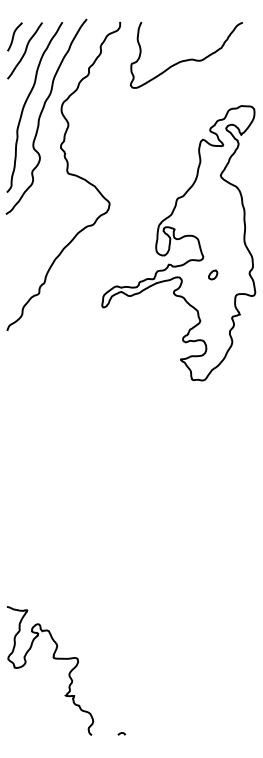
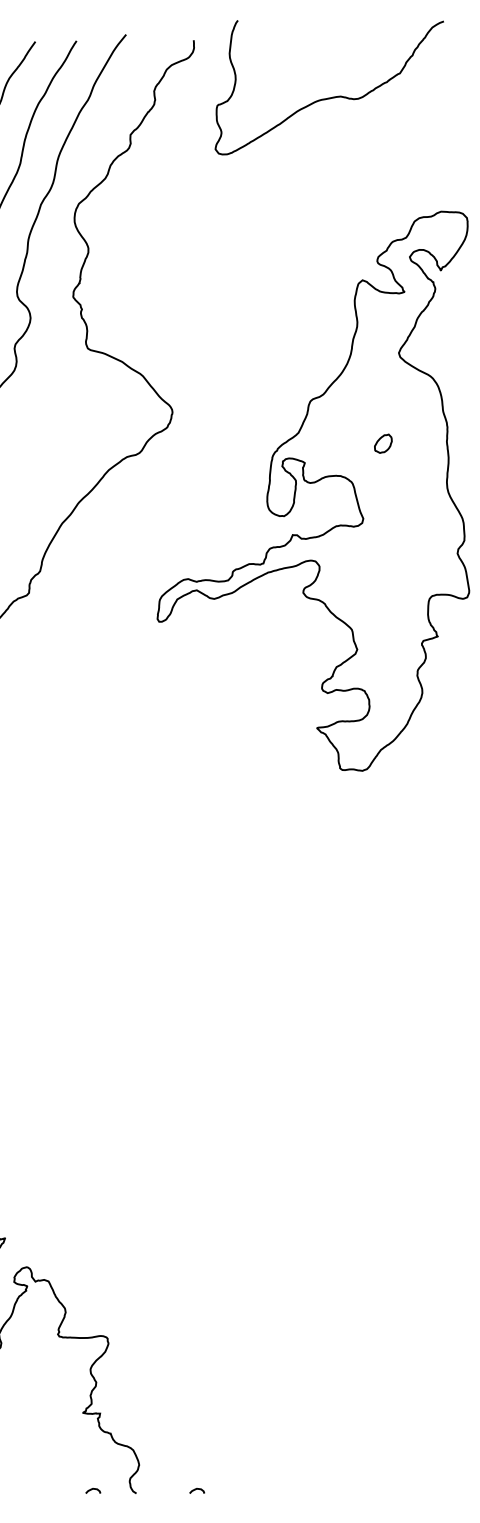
curve: (185, 59) -> (327, 96), moved
part: (213, 274) -> (384, 442), moved
curve: (70, 733) -> (92, 1489), added

